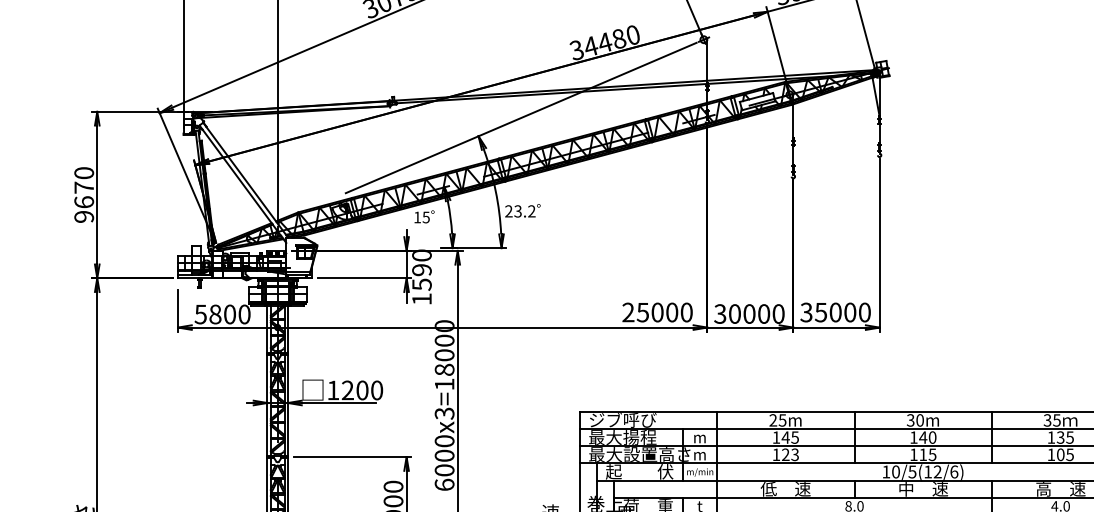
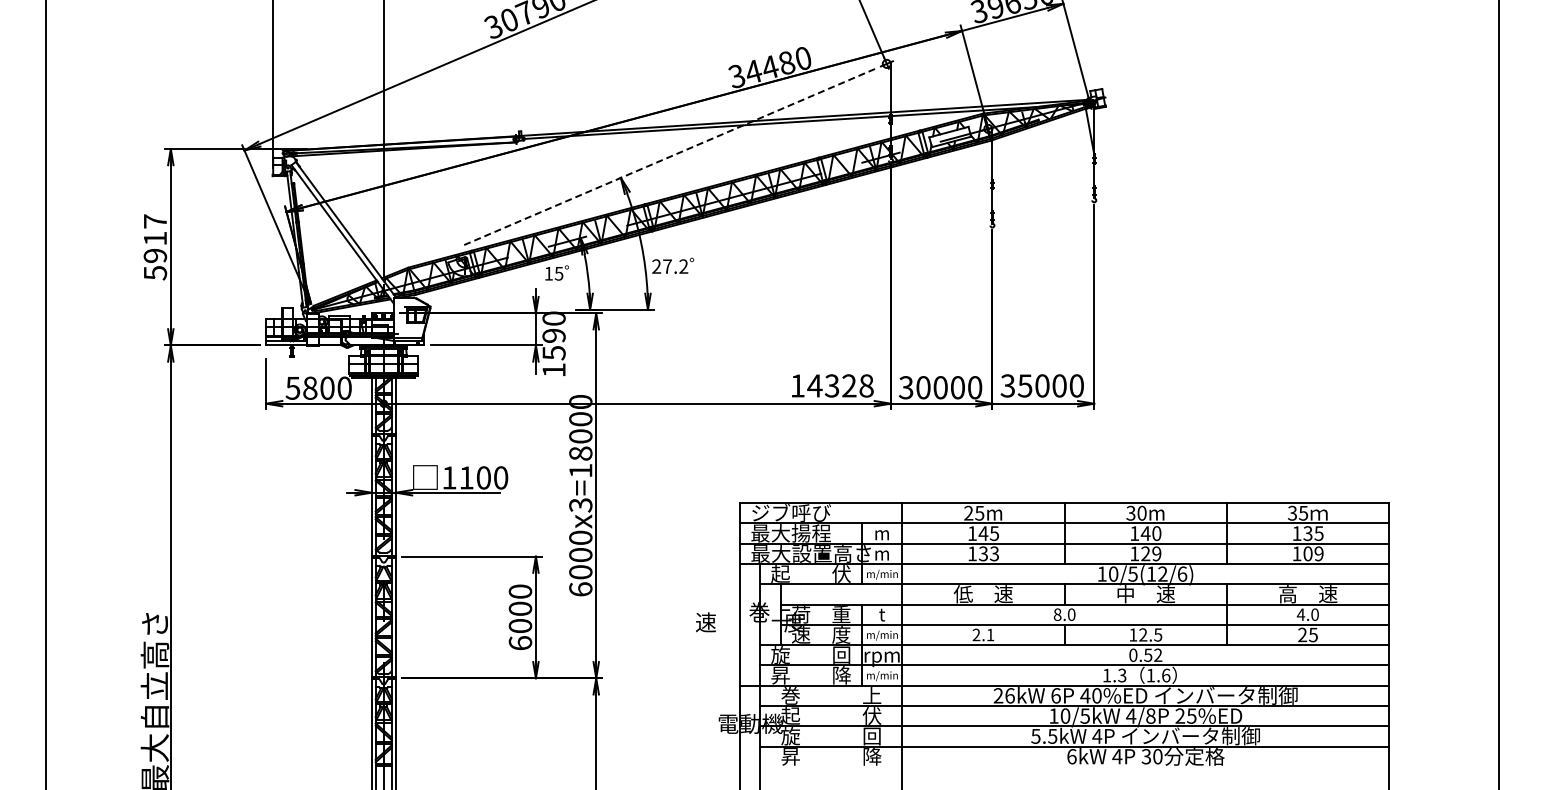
line: (521, 118) -> (671, 156), solid -> dashed
text: (84, 195) -> (155, 247), 9670 -> 5917
text: (518, 211) -> (667, 266), 23.2 -> 27.2
text: (657, 312) -> (831, 385), 25000 -> 14328
text: (347, 390) -> (466, 477), 1200 -> 1100
text: (928, 454) -> (1151, 553), 115 -> 129
text: (1069, 454) -> (1318, 553), 105 -> 109
text: (785, 455) -> (983, 554), 123 -> 133

